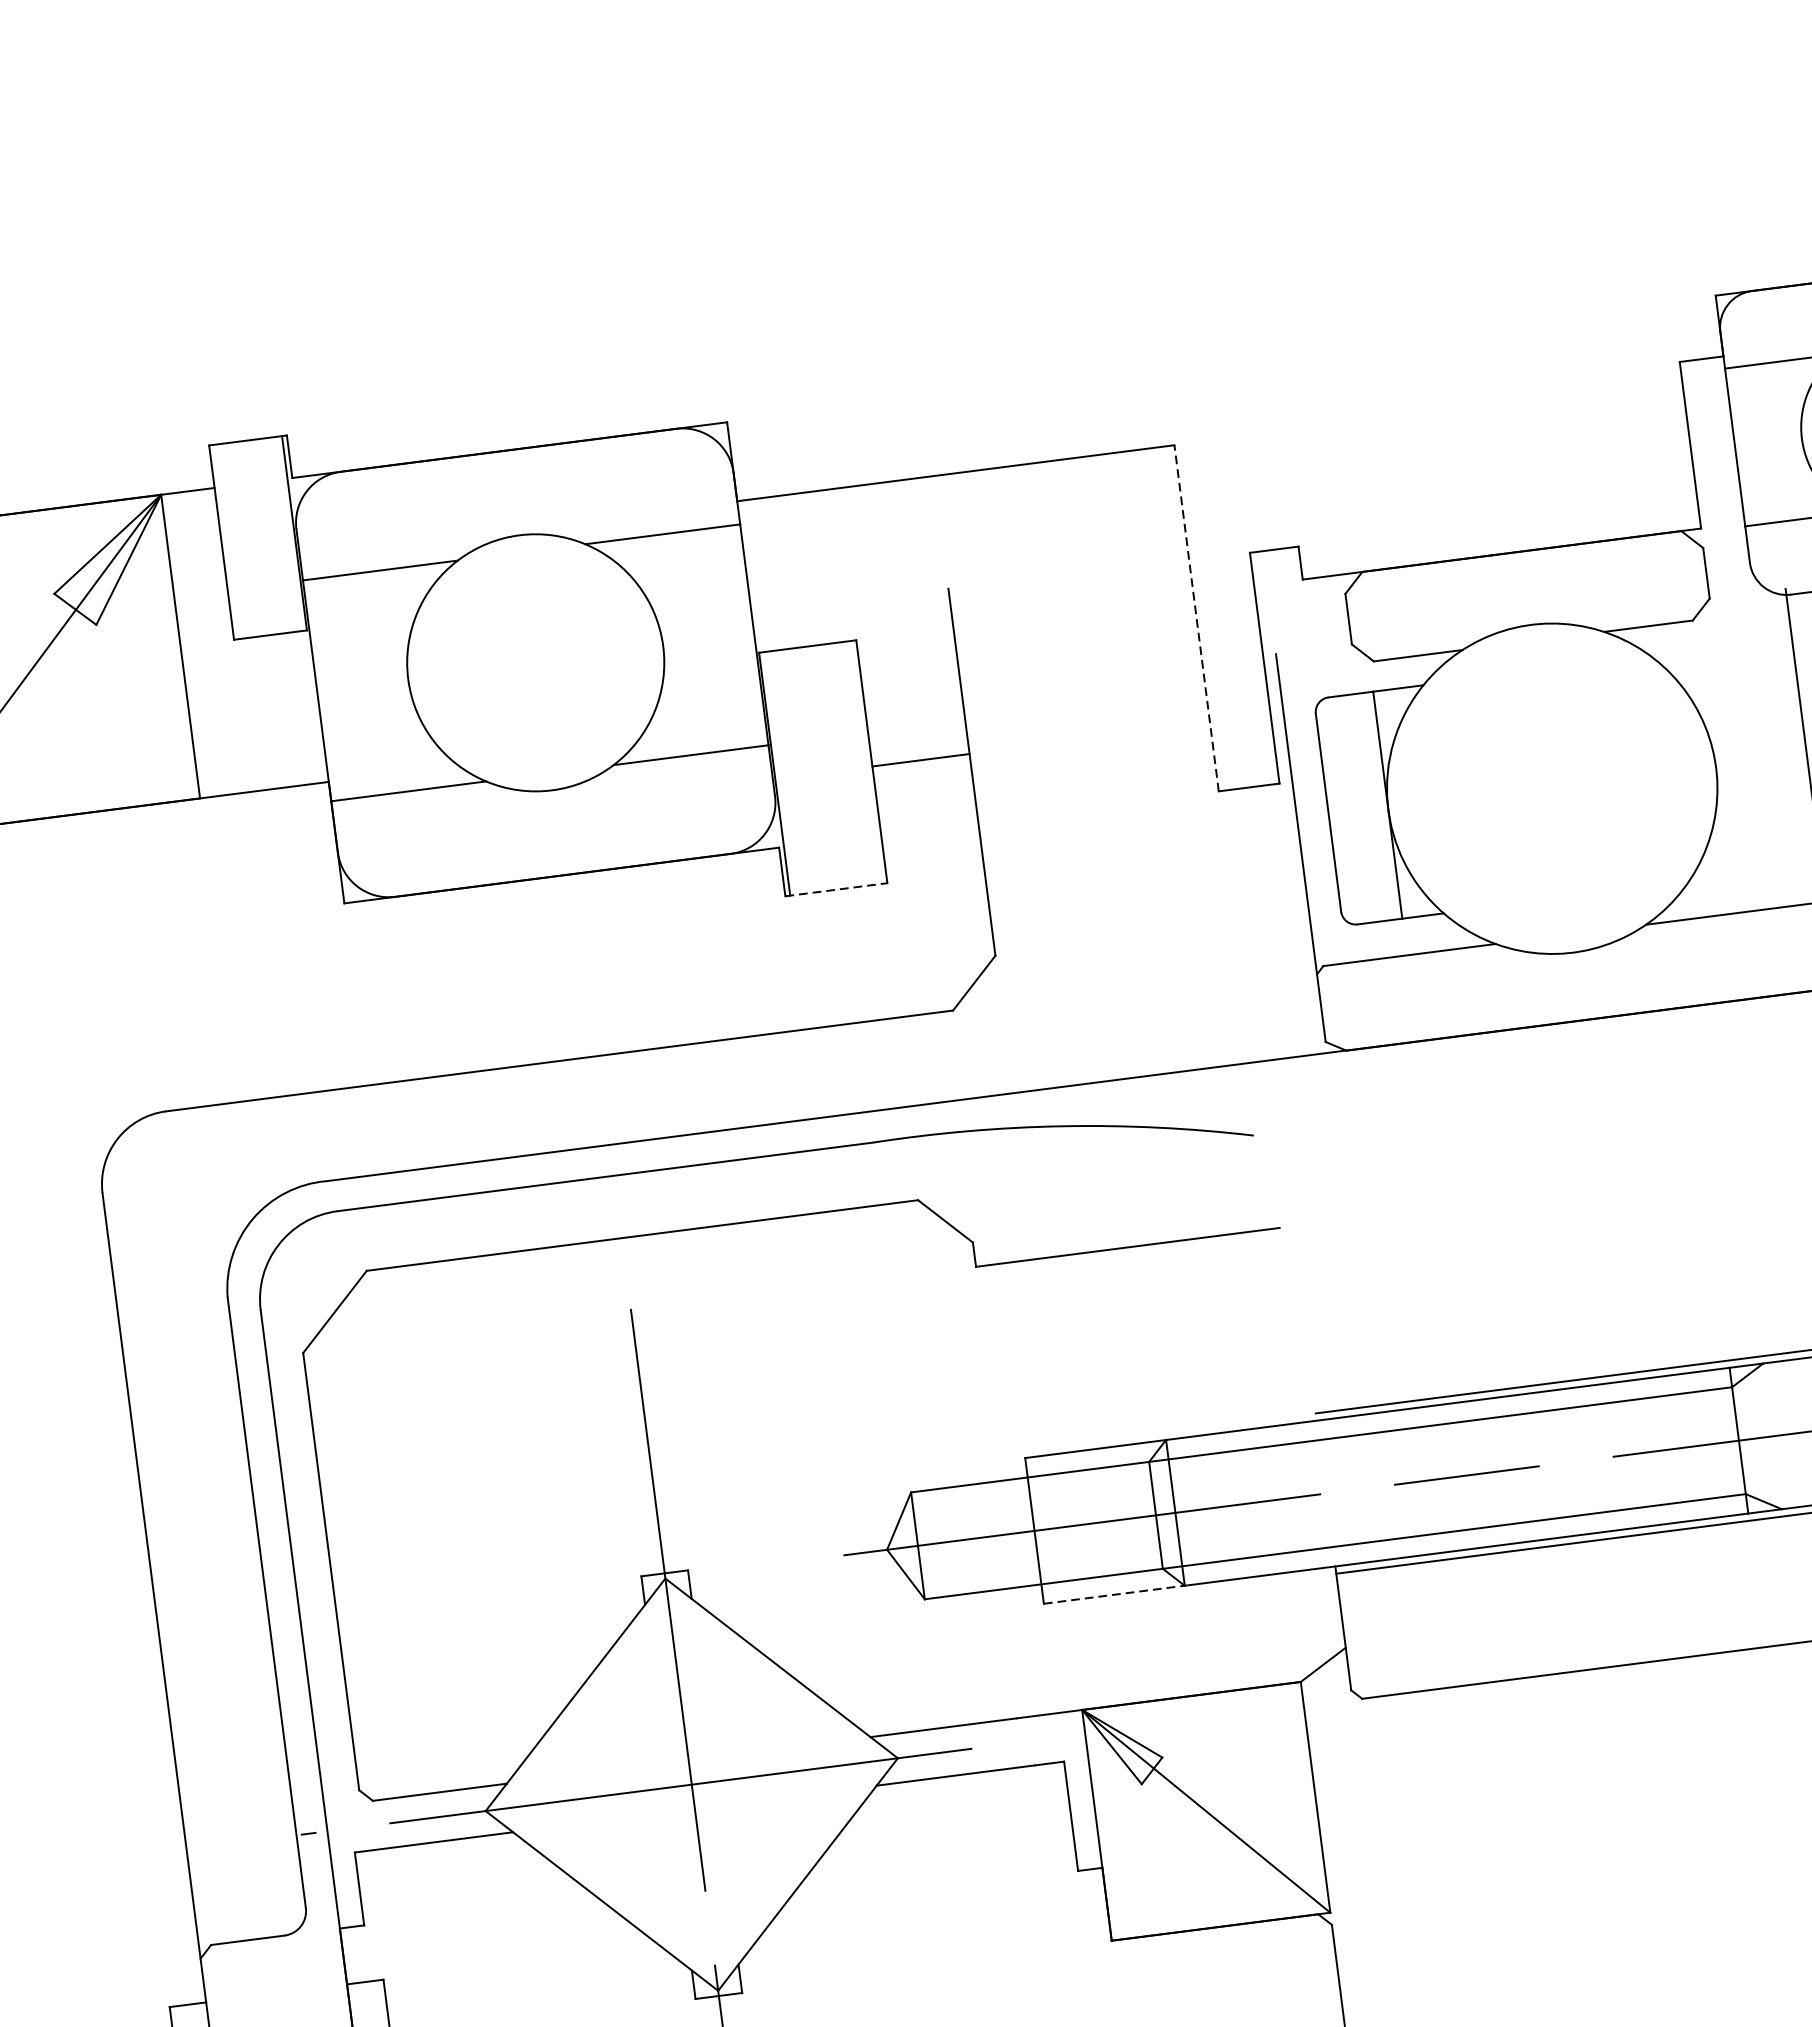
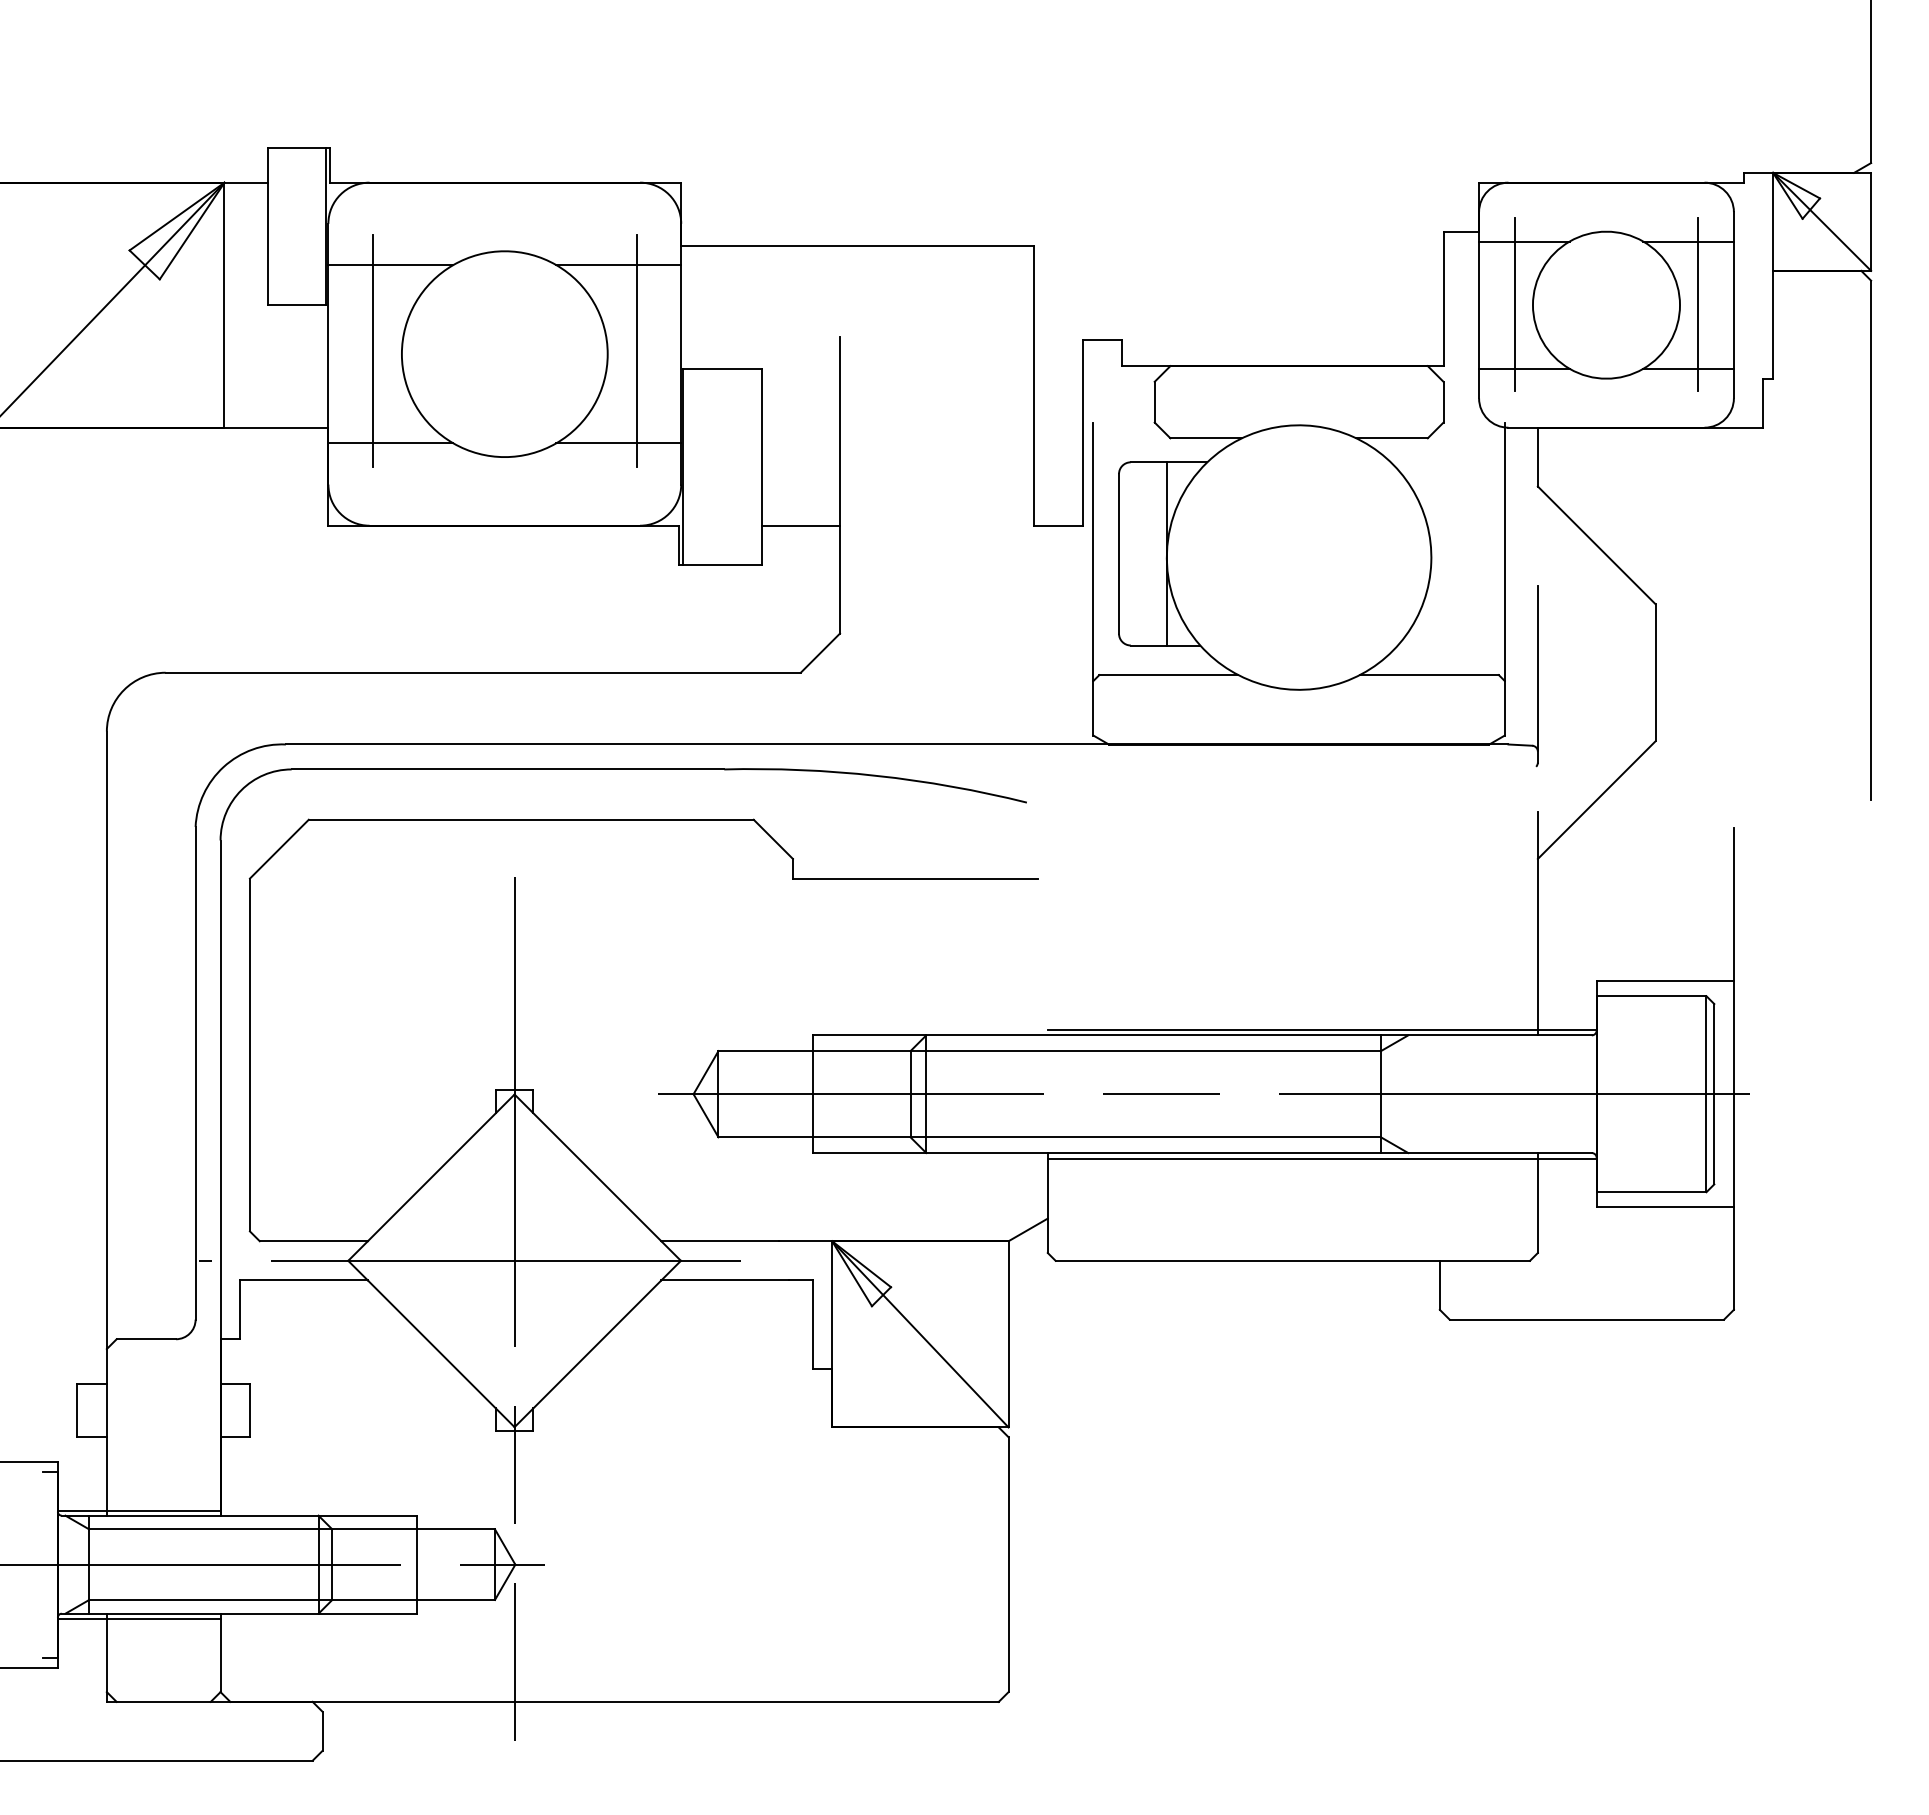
line: (1780, 440) -> (1515, 304), added
line: (1197, 618) -> (1034, 386), dashed -> solid
line: (698, 638) -> (636, 351), added
line: (372, 680) -> (373, 351), added
line: (920, 760) -> (800, 525), moved
line: (836, 889) -> (720, 564), dashed -> solid
line: (1114, 1595) -> (869, 1153), dashed -> solid

